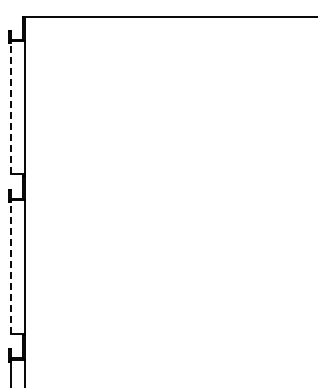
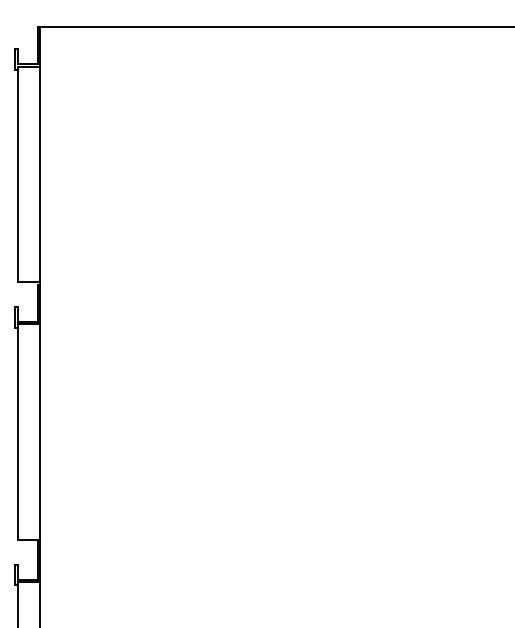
line: (10, 107) -> (17, 174), dashed -> solid
line: (10, 266) -> (17, 431), dashed -> solid

